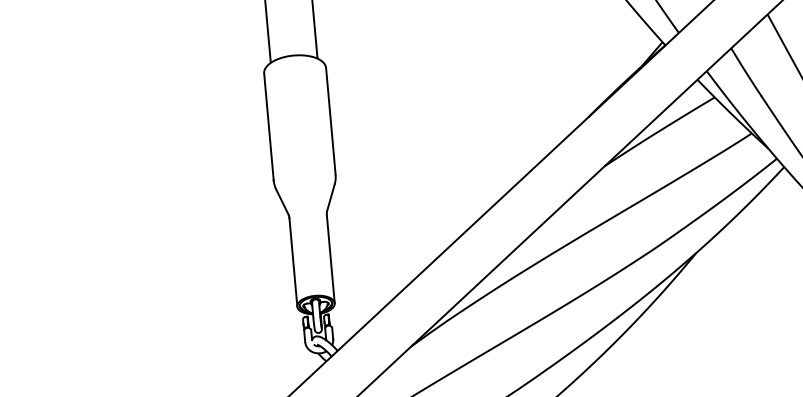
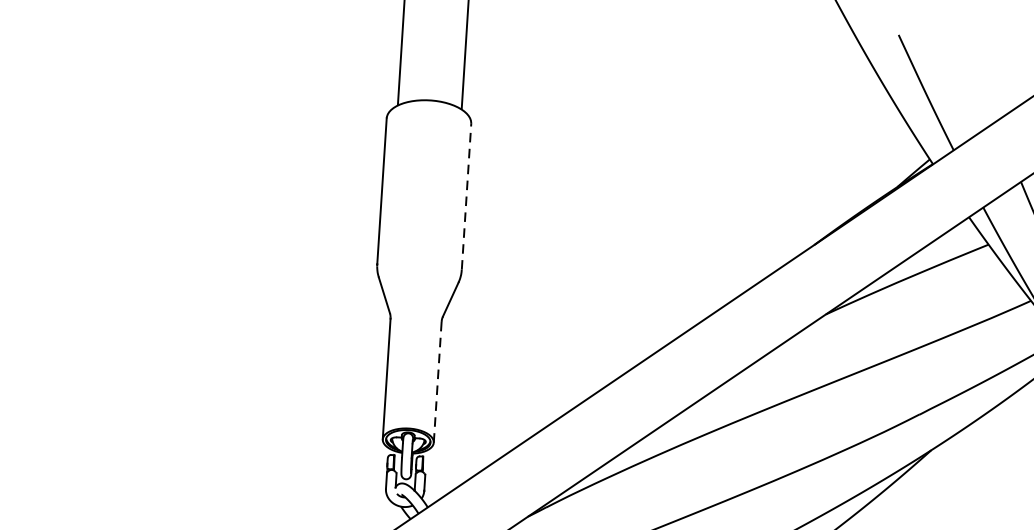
line: (330, 121) -> (466, 196), solid -> dashed
line: (330, 258) -> (437, 381), solid -> dashed

